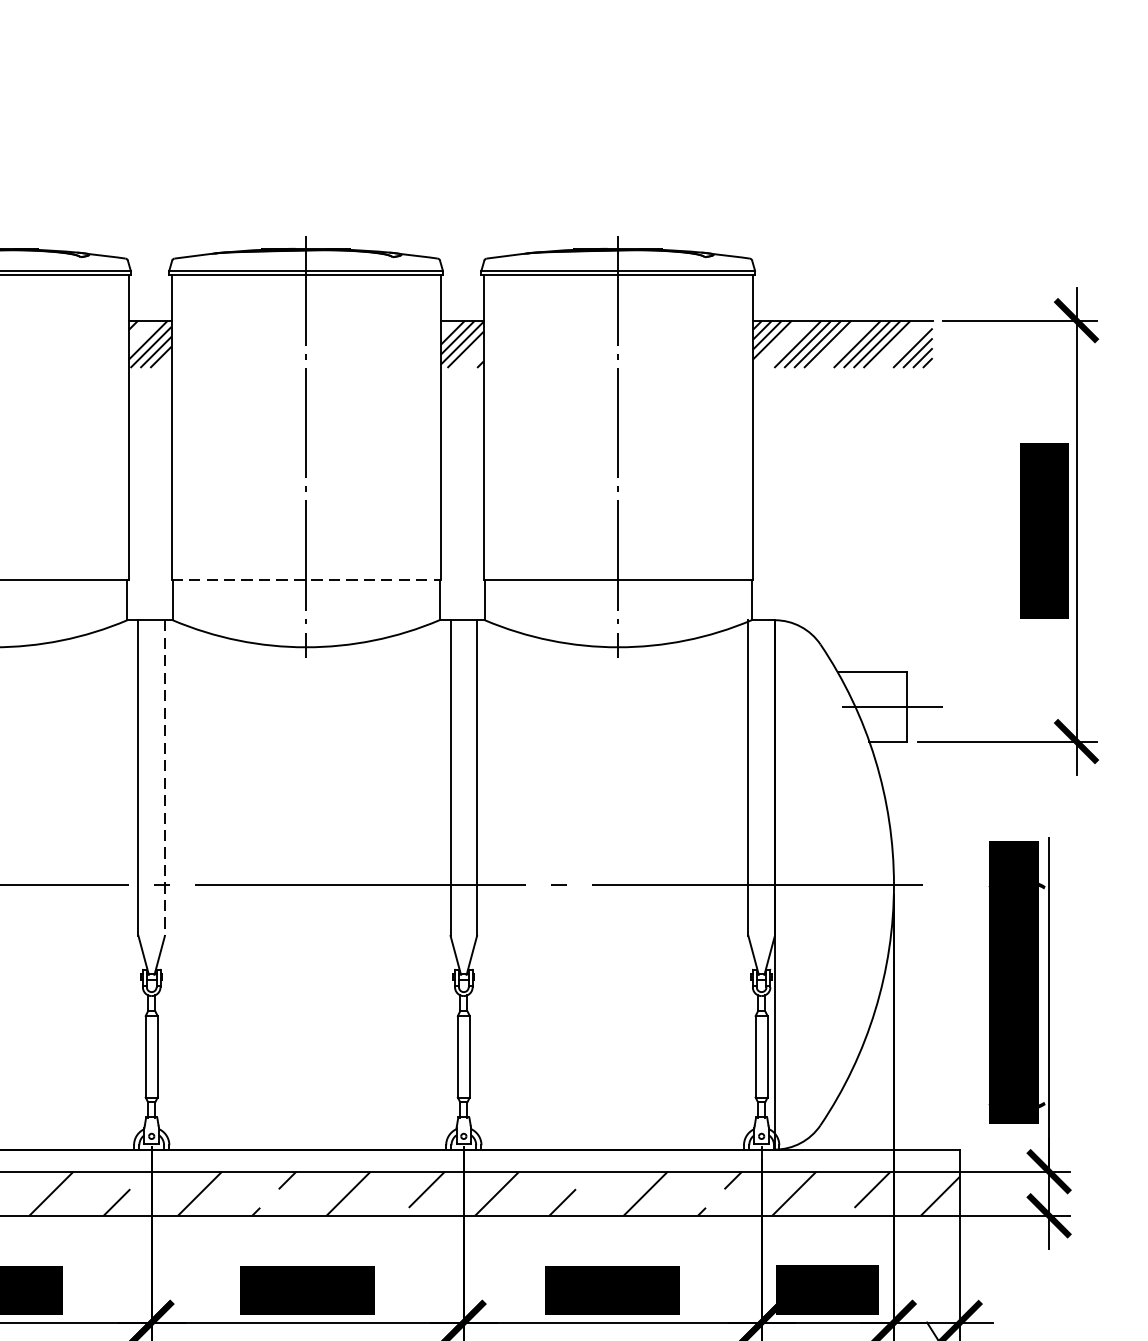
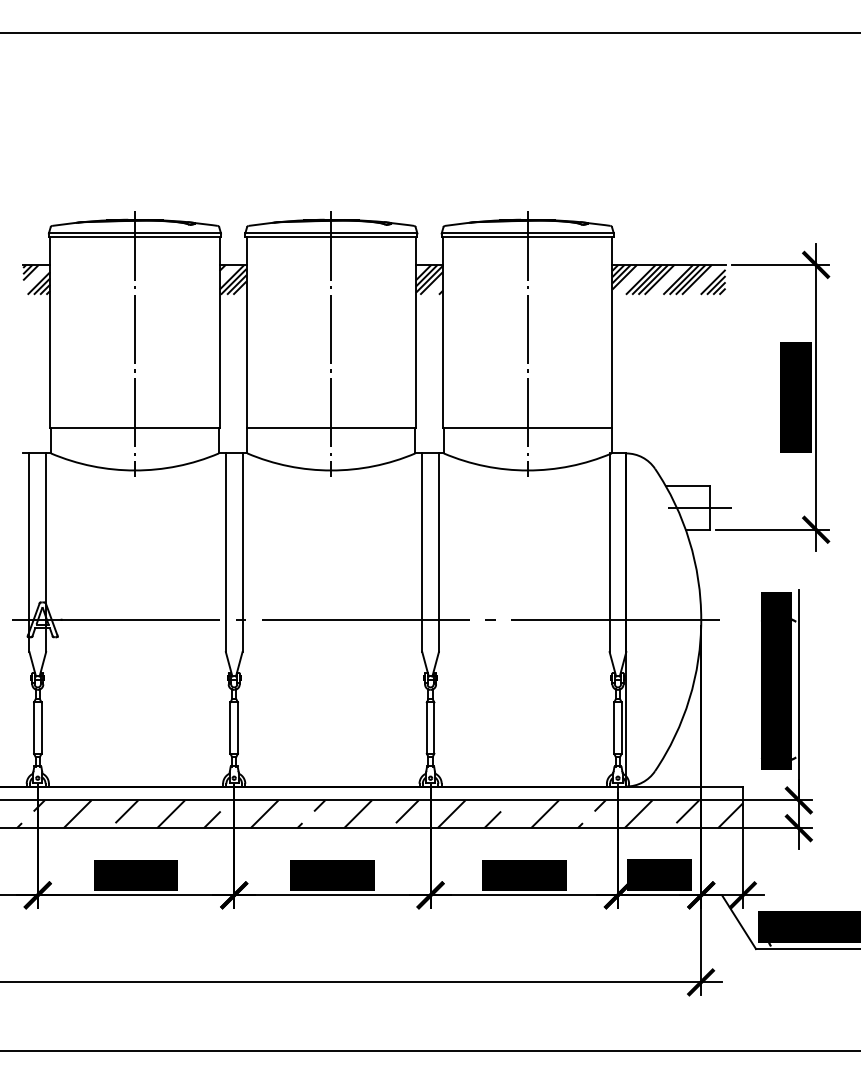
line: (306, 578) -> (331, 427), dashed -> solid
line: (164, 779) -> (242, 553), dashed -> solid

